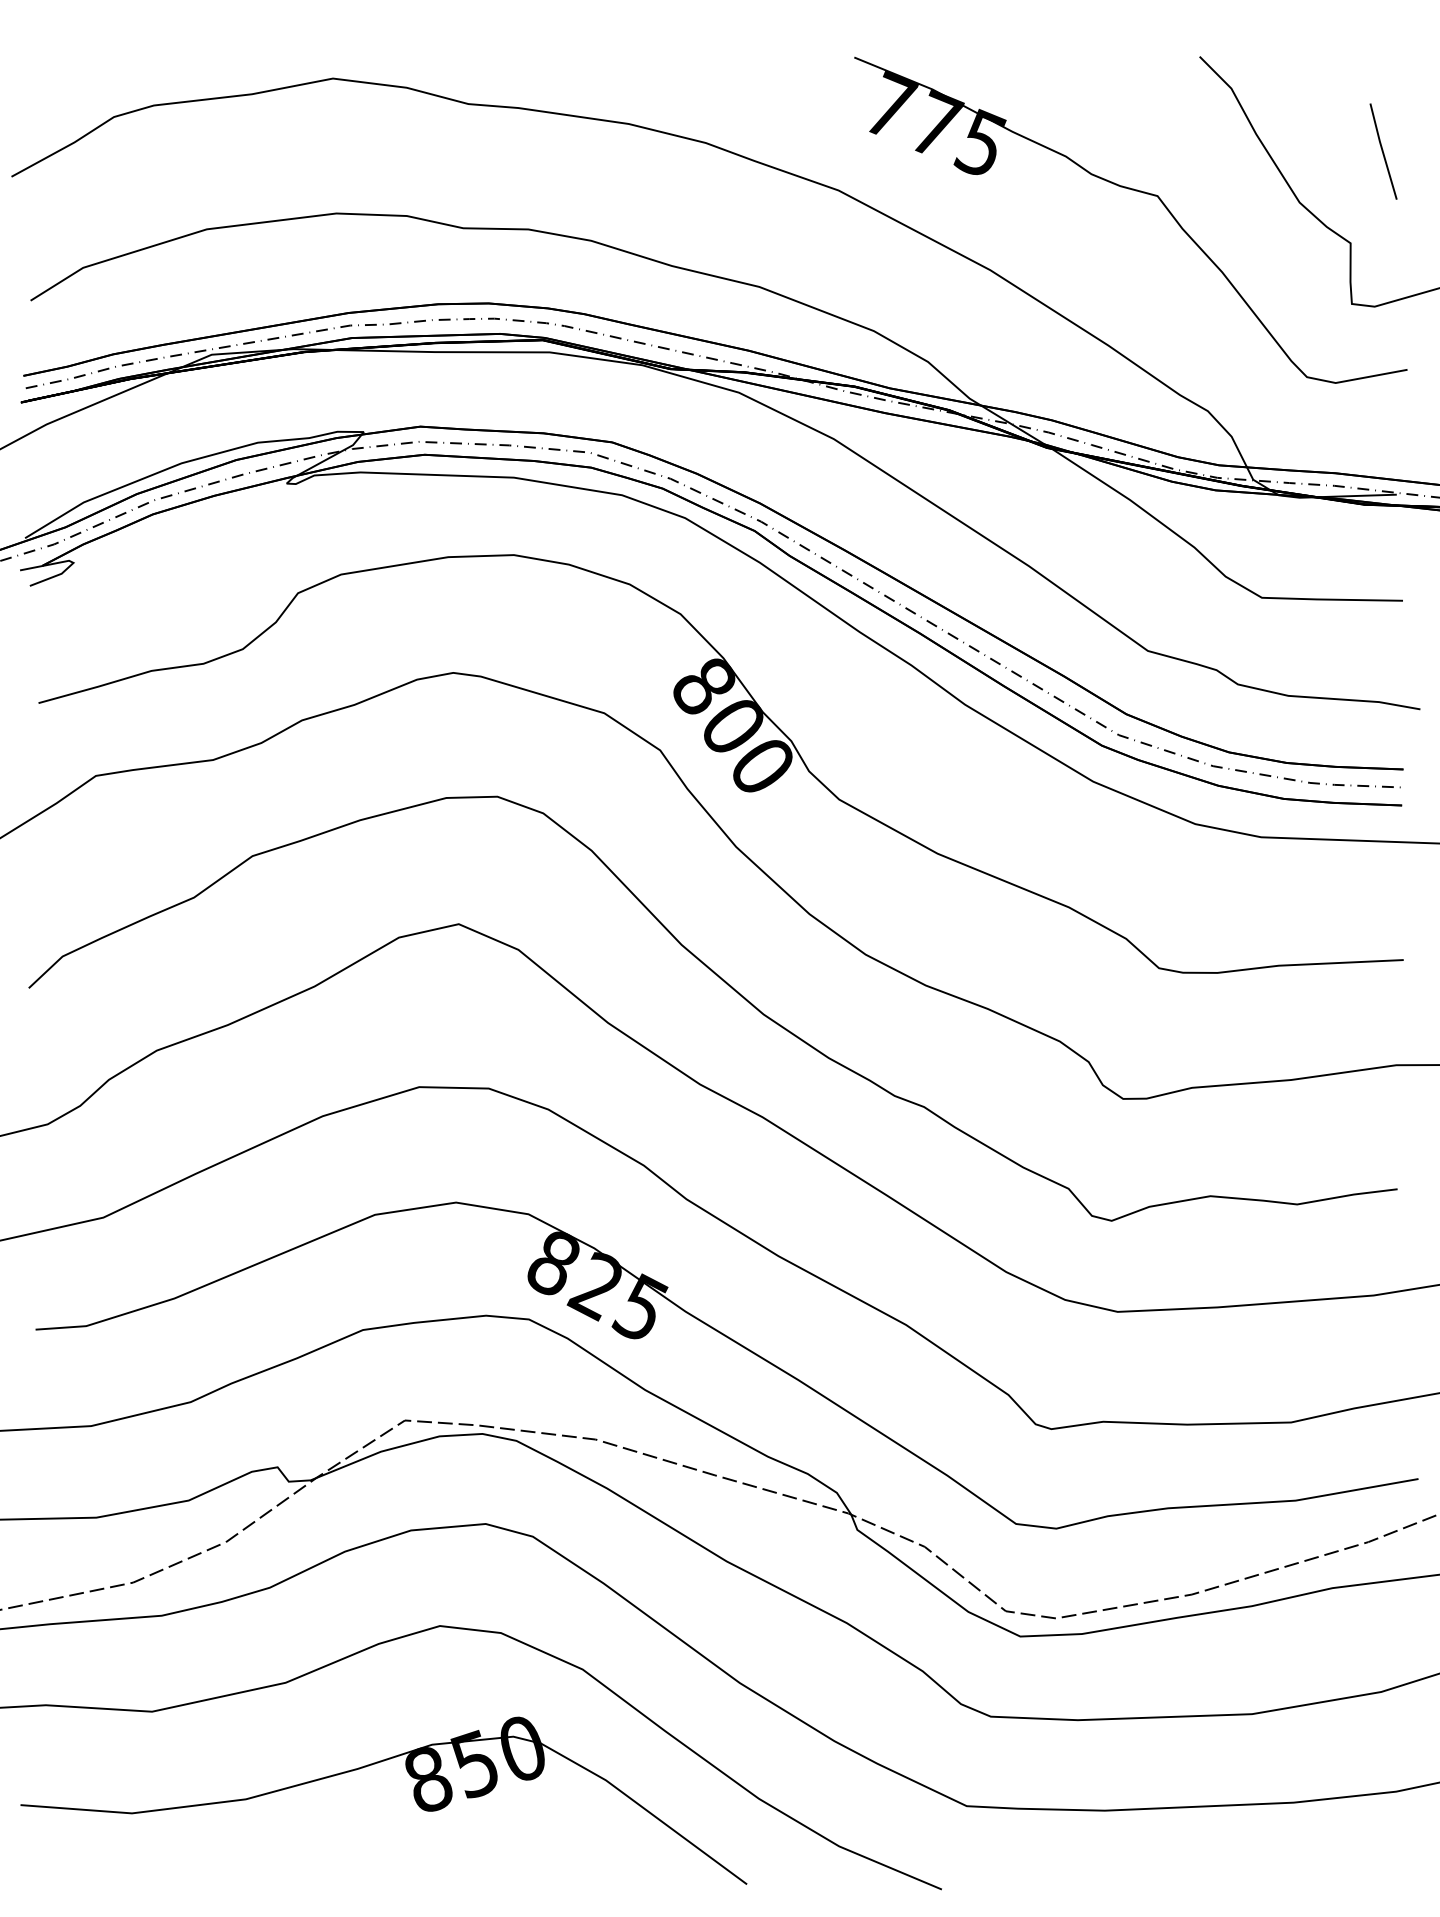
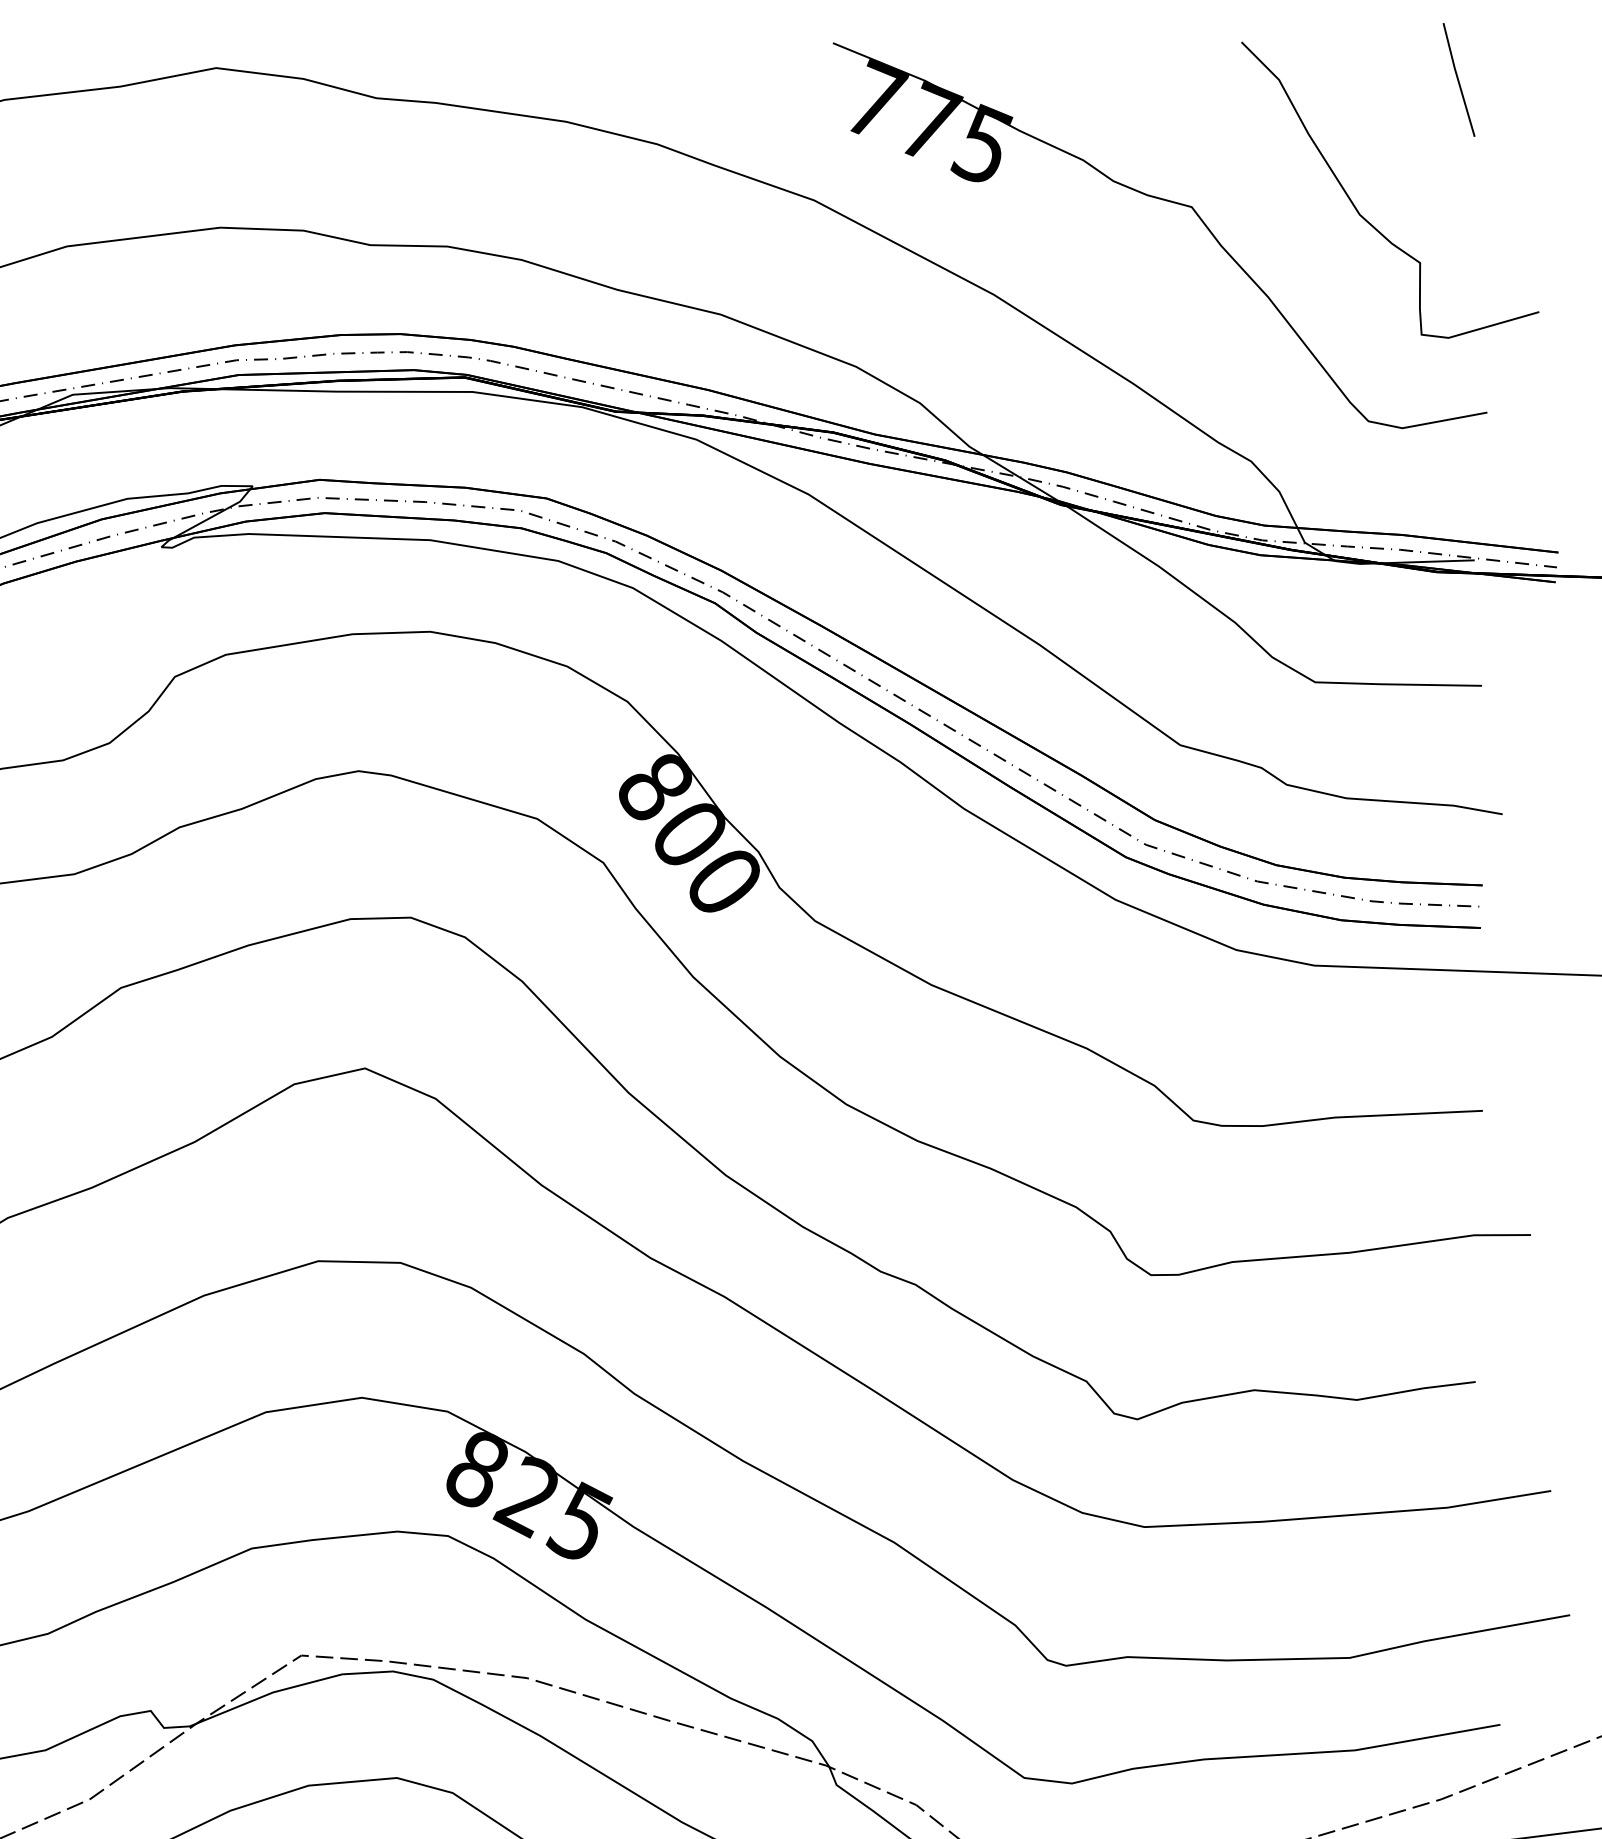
line: (1383, 151) -> (1458, 79), moved

